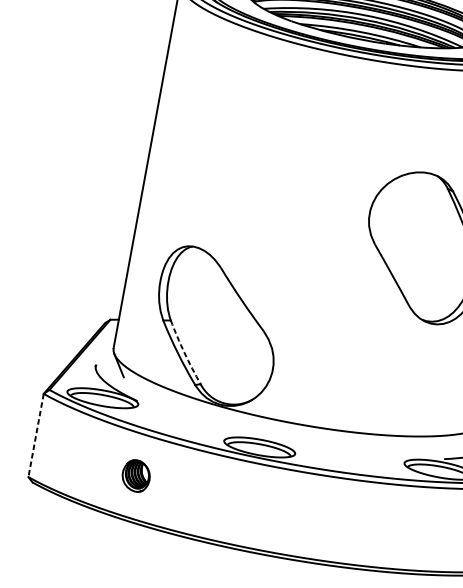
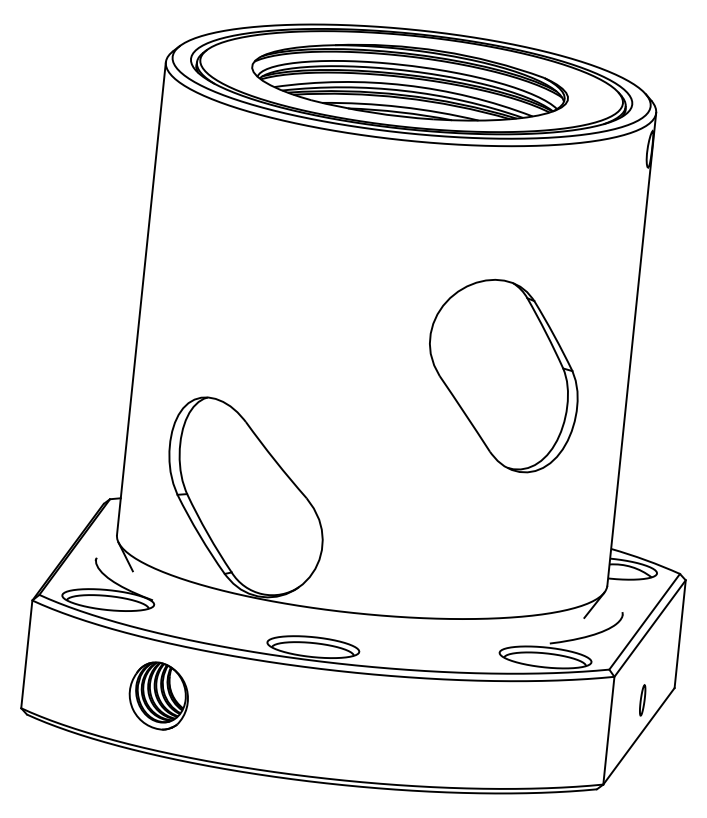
arc: (184, 353) -> (207, 534), dashed -> solid
line: (35, 435) -> (26, 654), dashed -> solid
part: (136, 475) -> (158, 695), size x1.67

